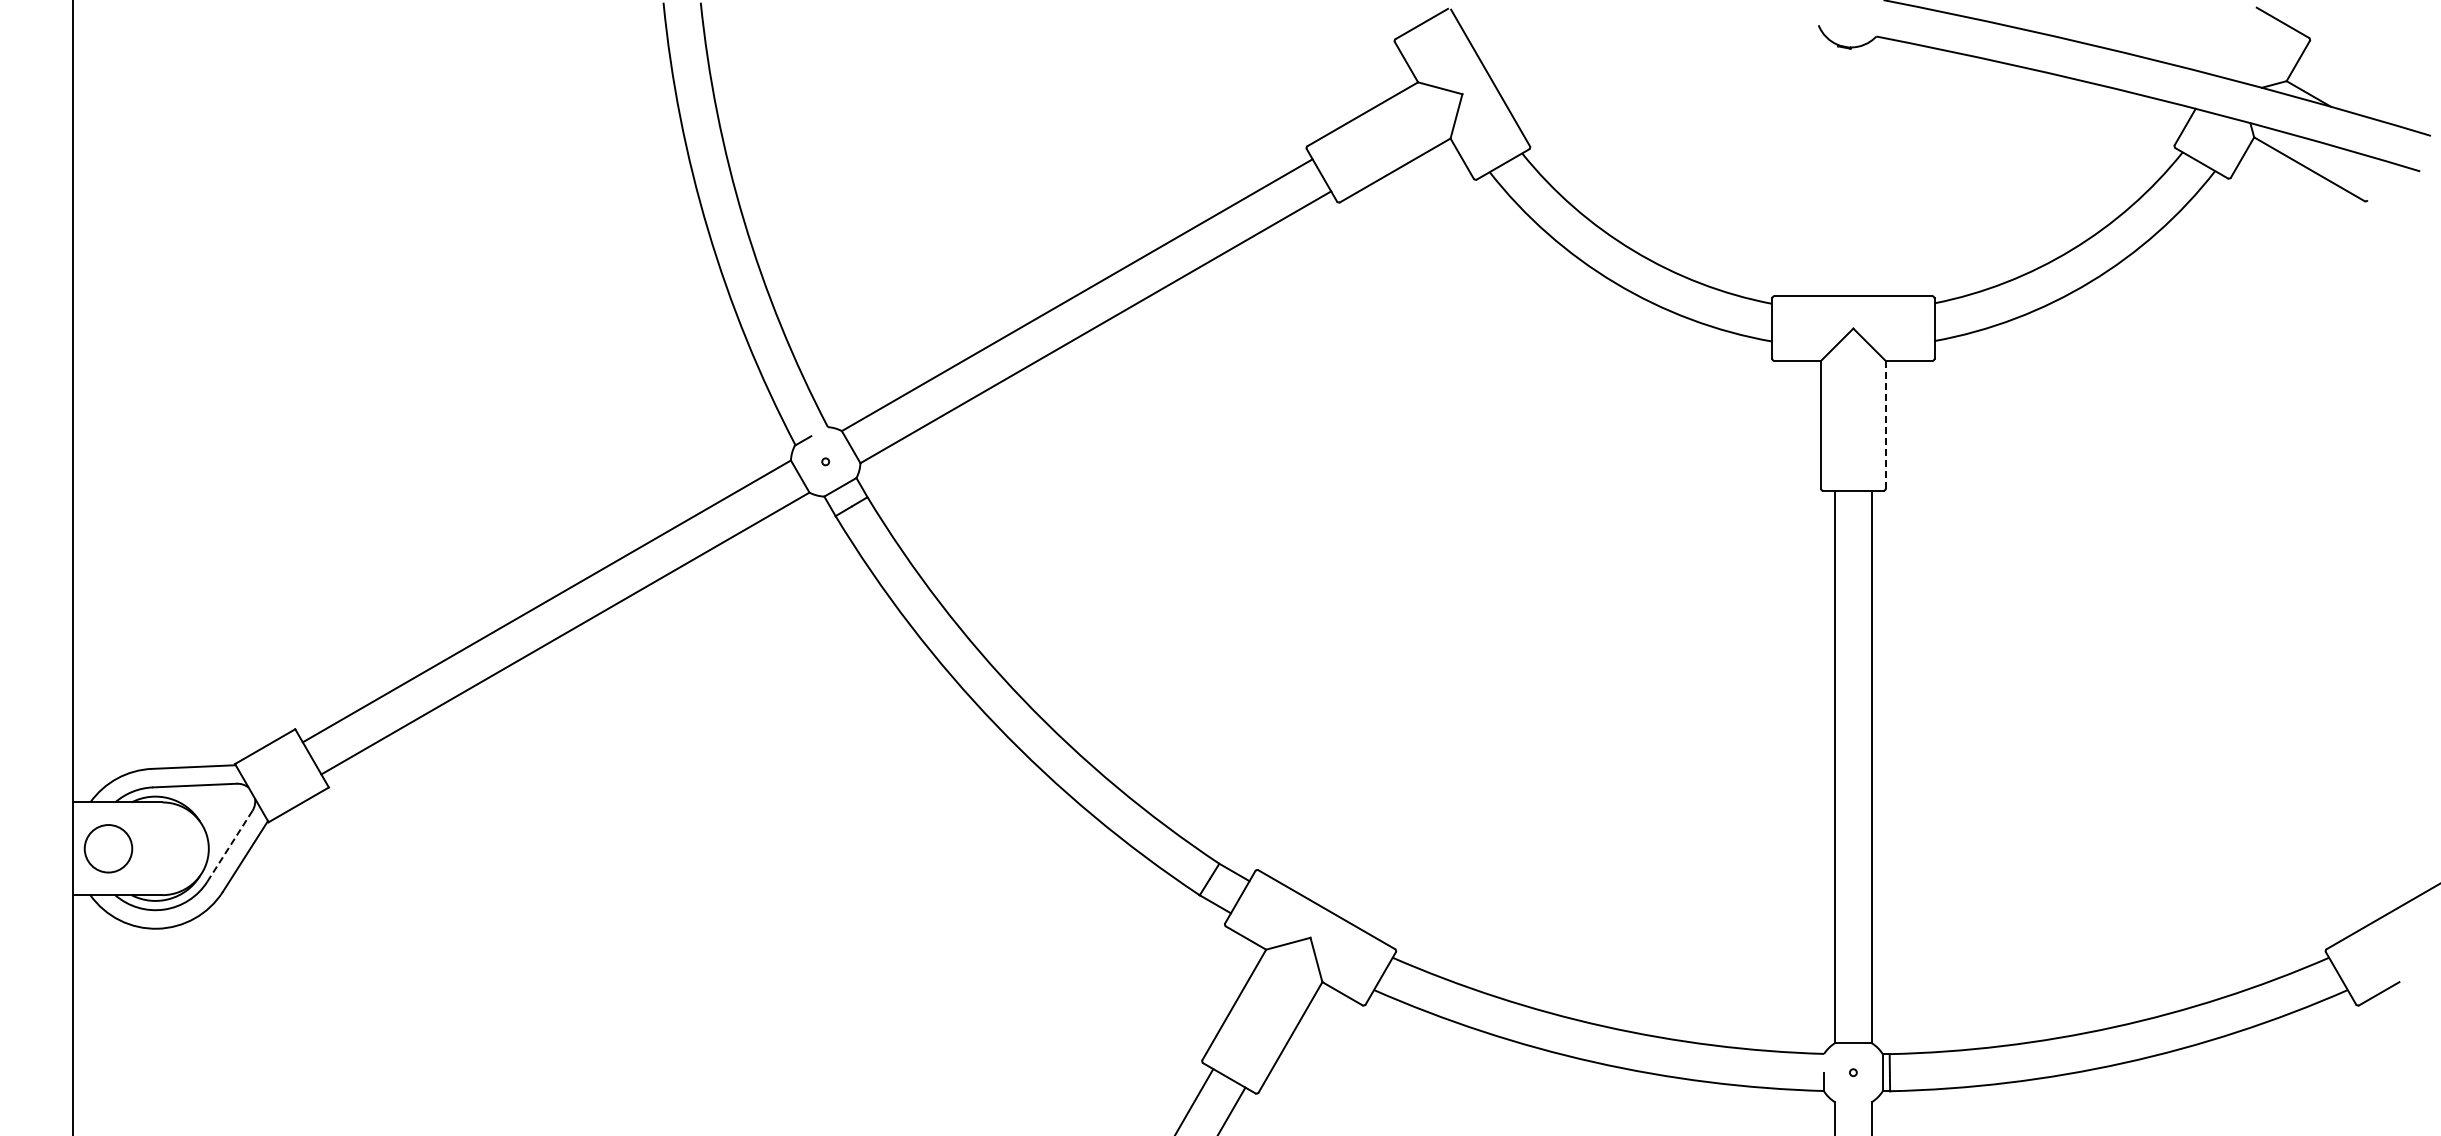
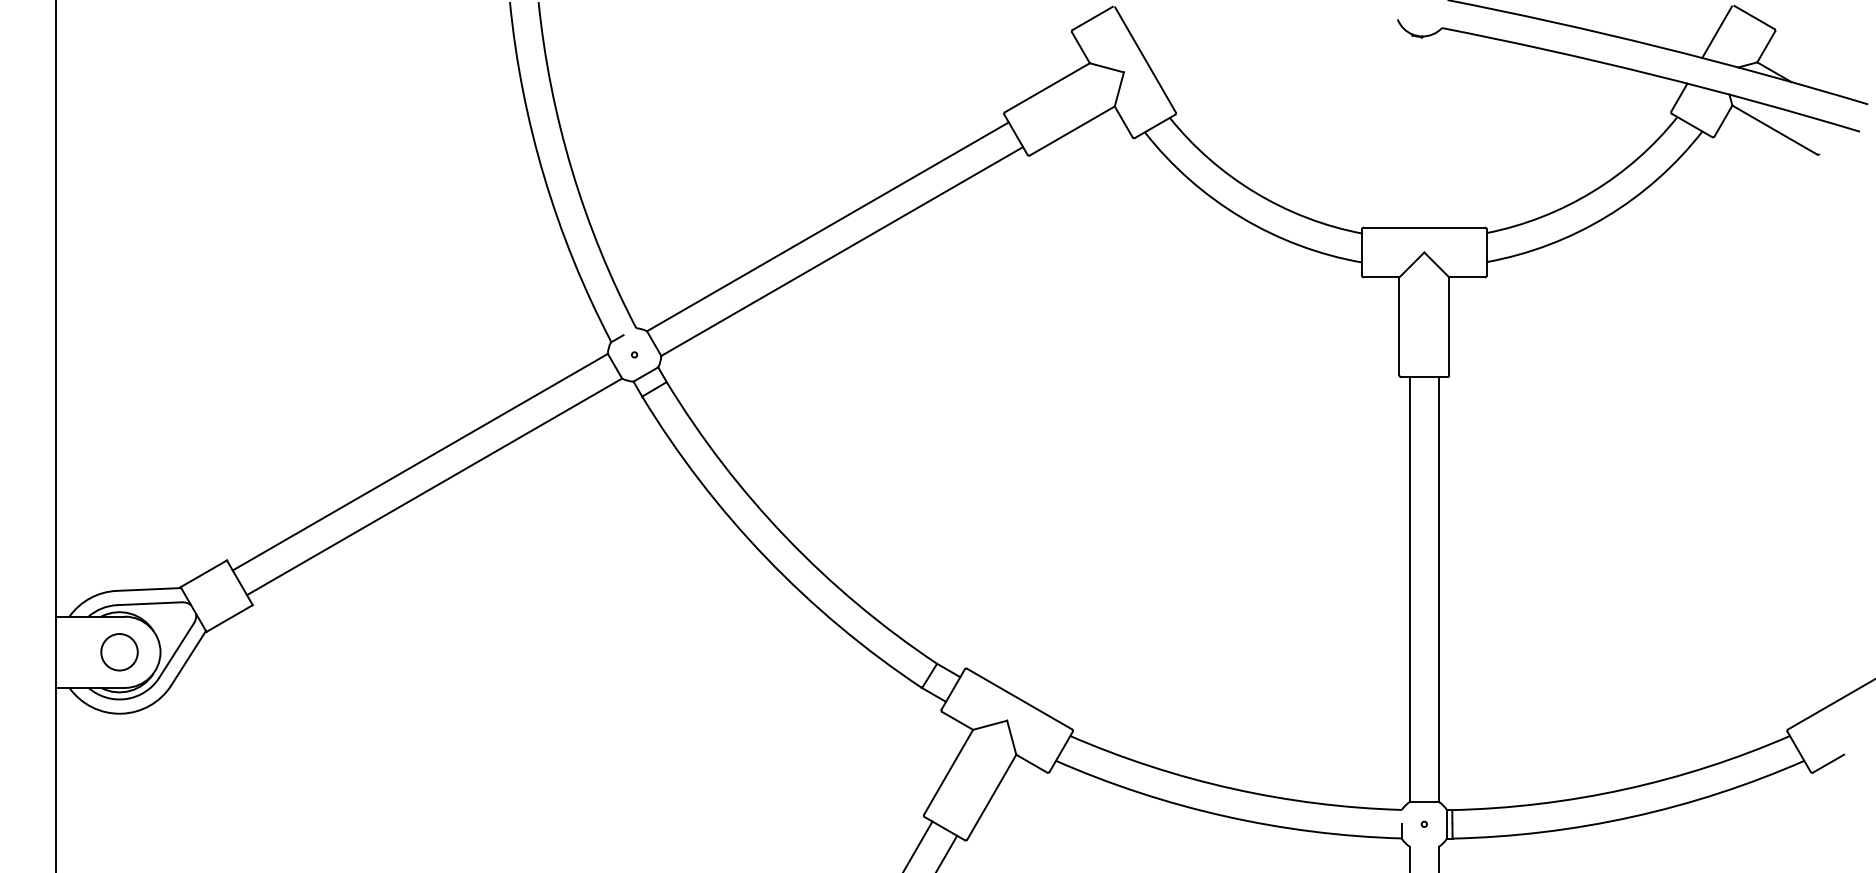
line: (2233, 41) -> (1716, 31), added
line: (1885, 424) -> (1449, 326), dashed -> solid
line: (230, 845) -> (177, 649), dashed -> solid
circle: (108, 848) -> (119, 652), moved

